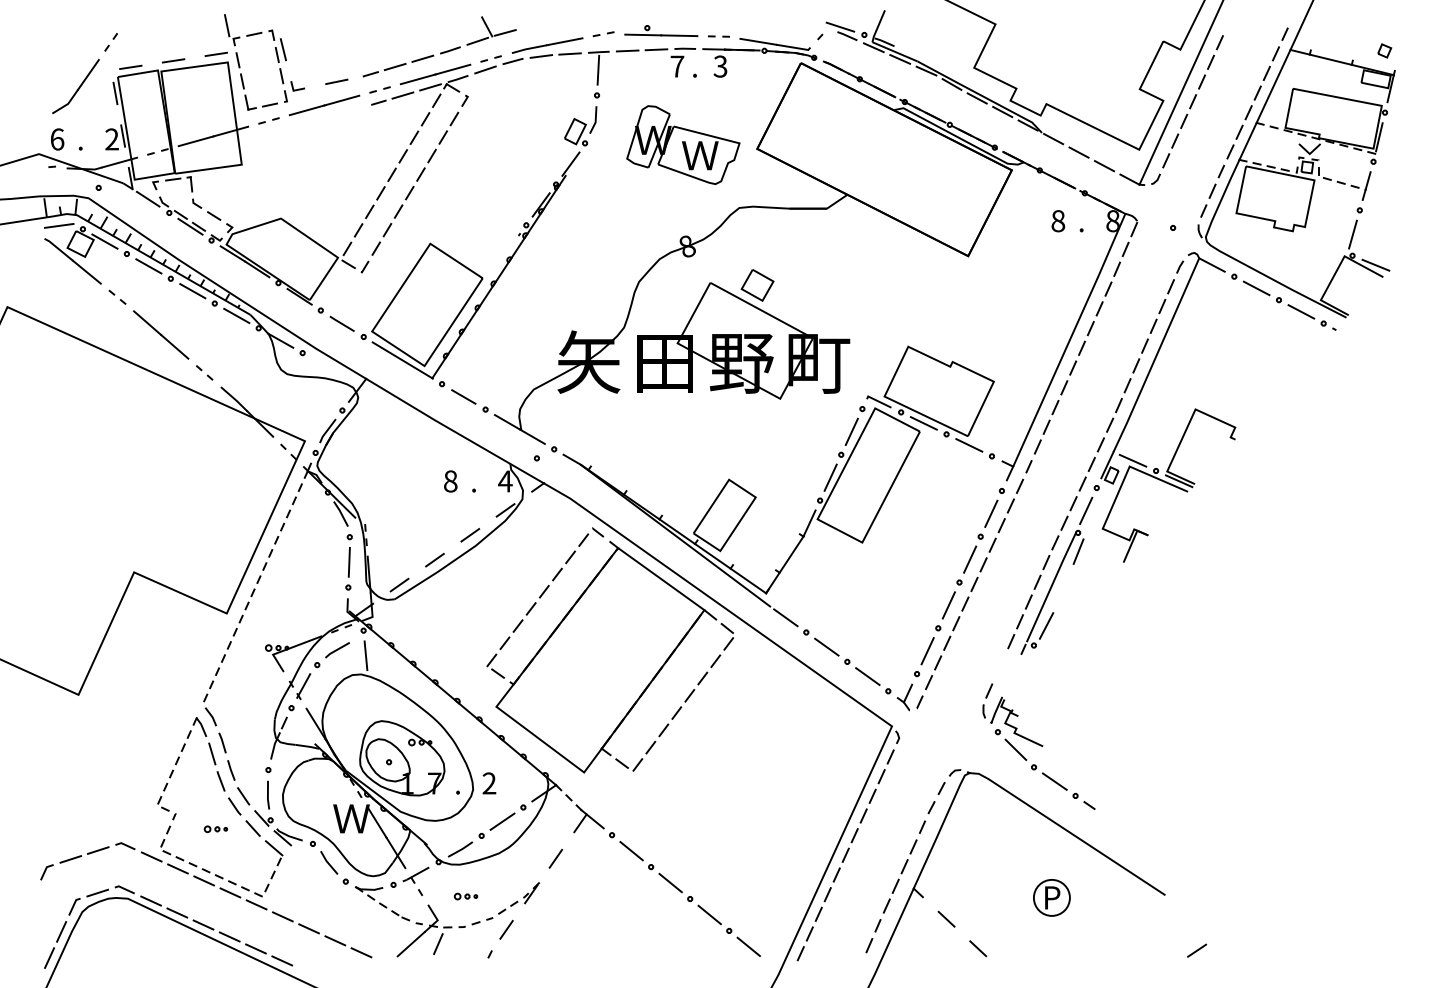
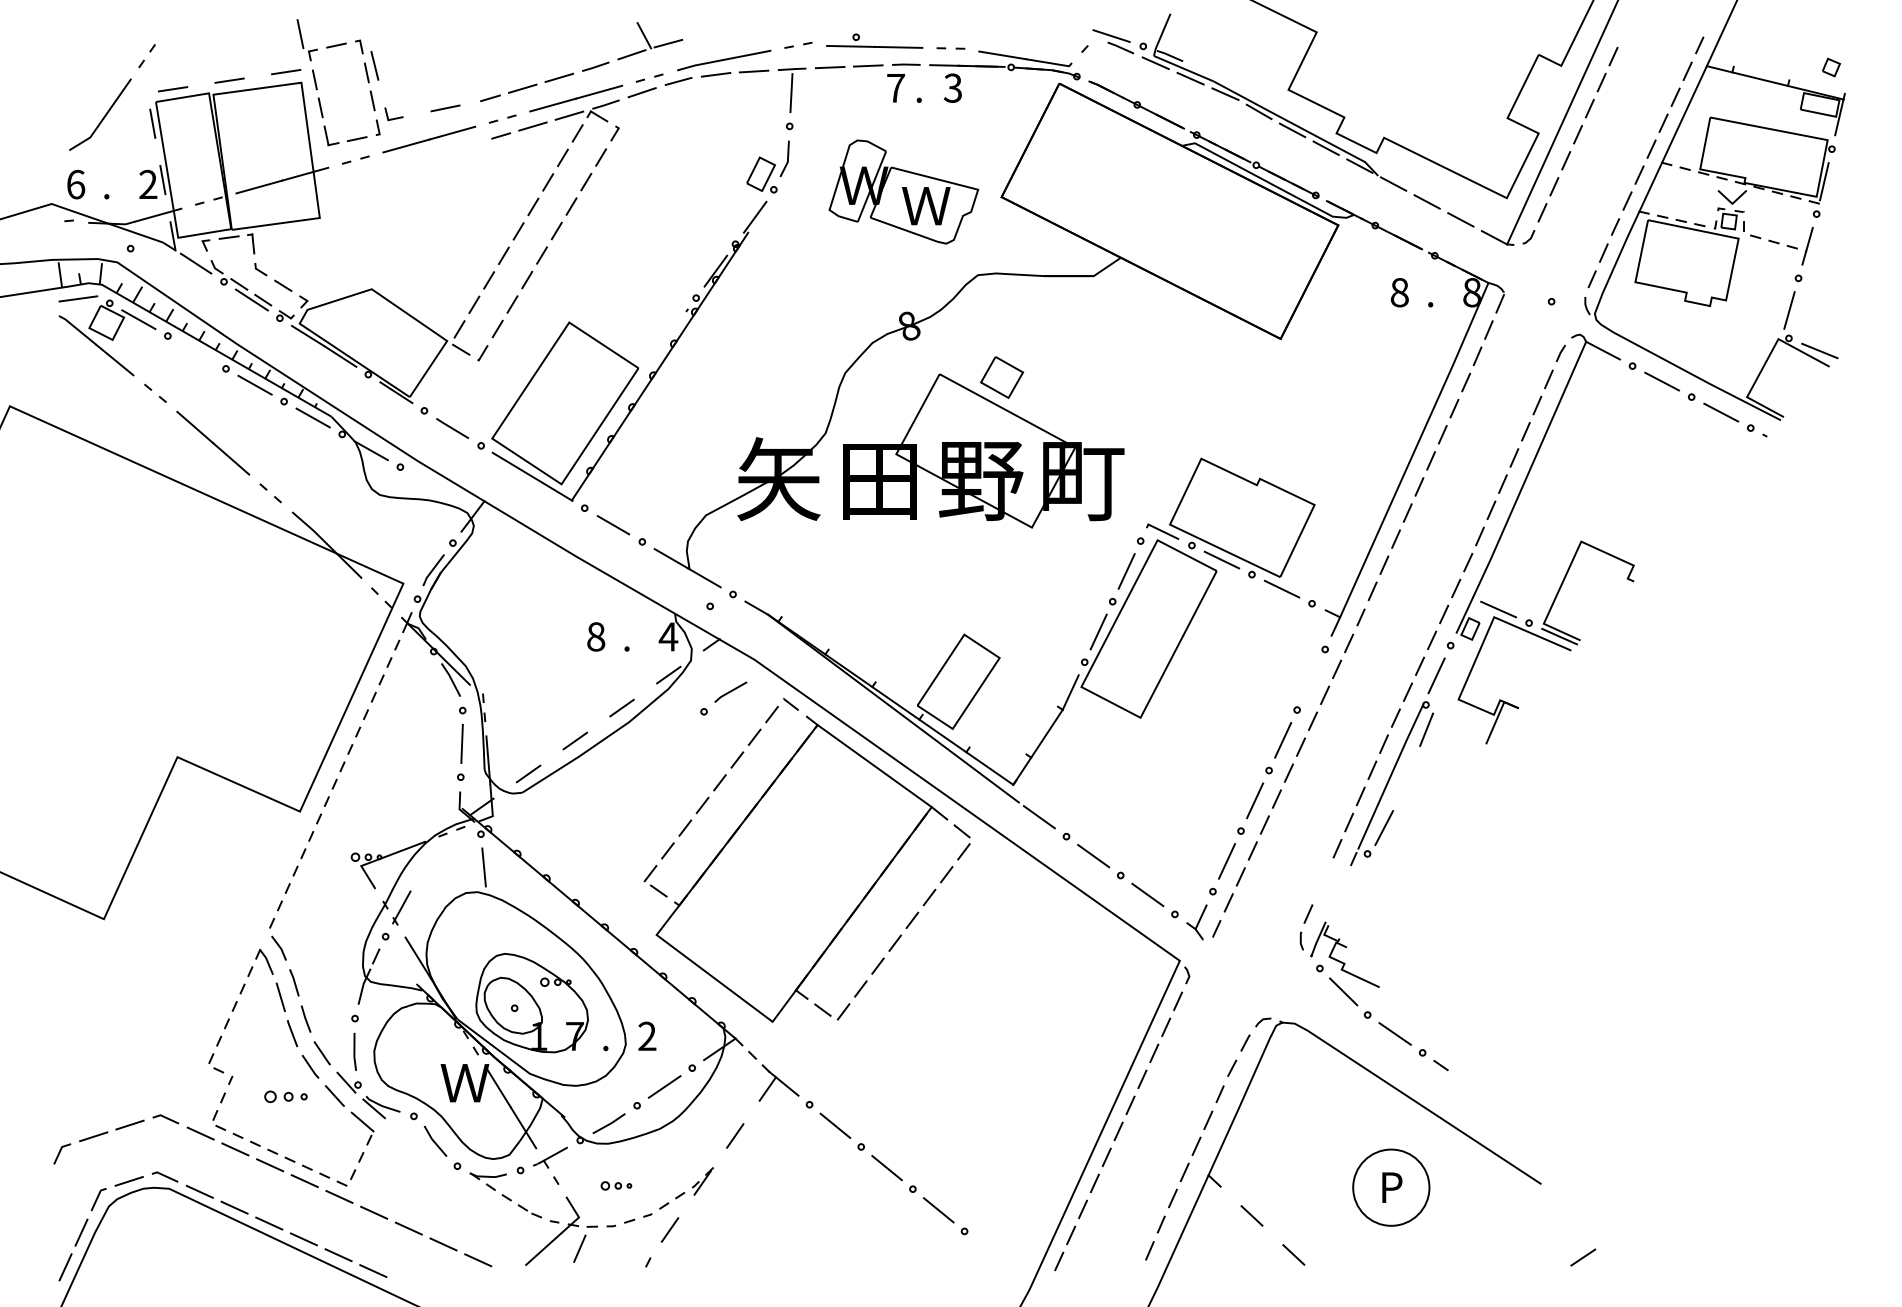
line: (148, 266) -> (196, 352), removed
line: (991, 513) -> (1311, 679), removed
part: (331, 655) -> (722, 699), moved
part: (215, 829) -> (285, 1097), size x1.4
circle: (1051, 897) -> (1390, 1187), size x1.6
line: (748, 946) -> (990, 1251), removed

